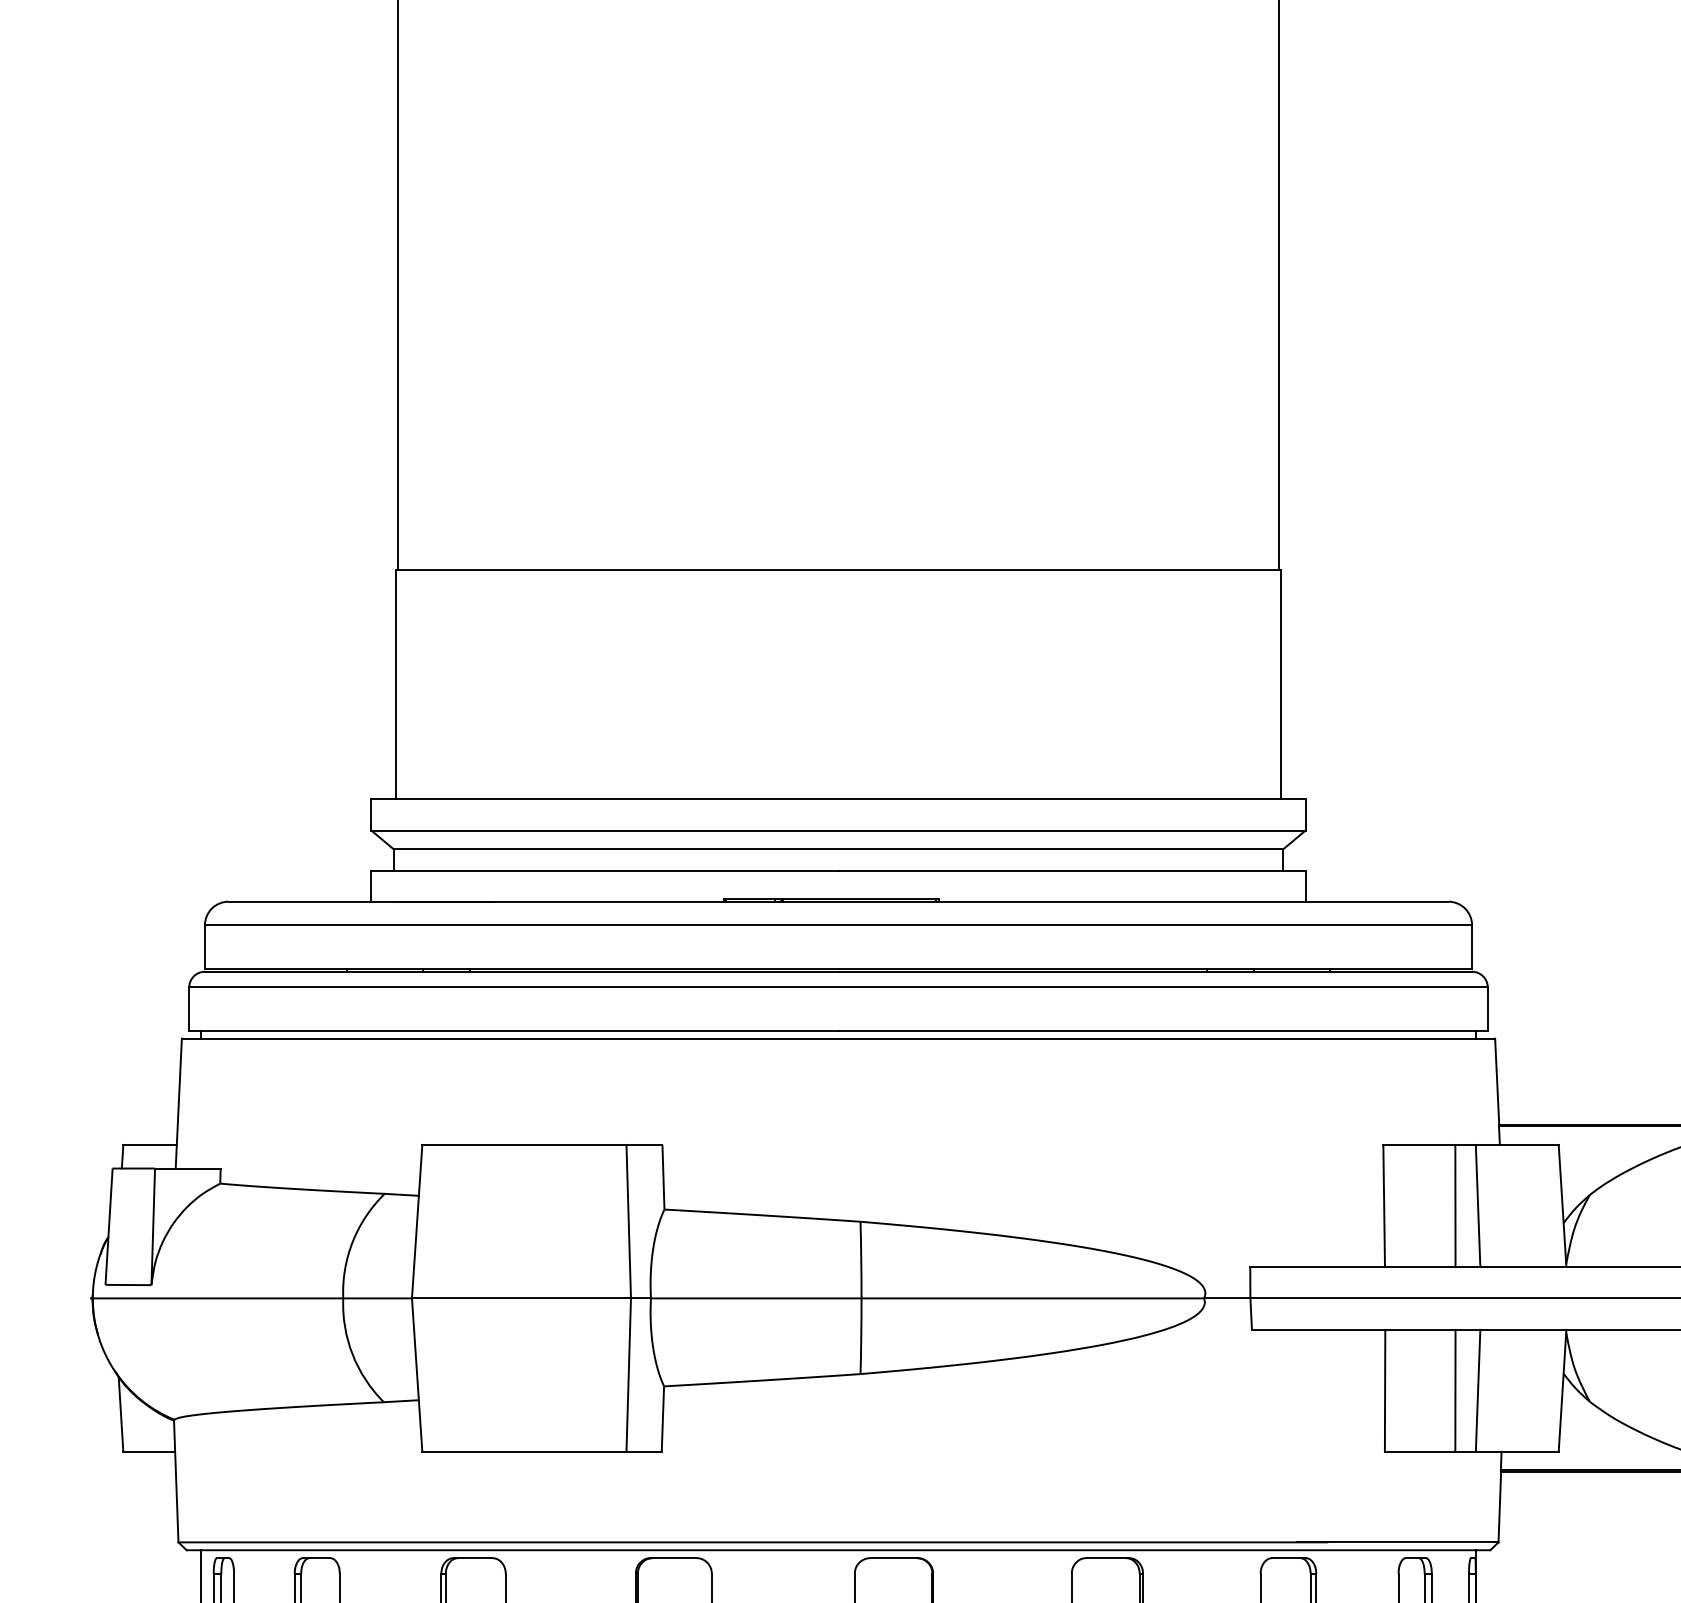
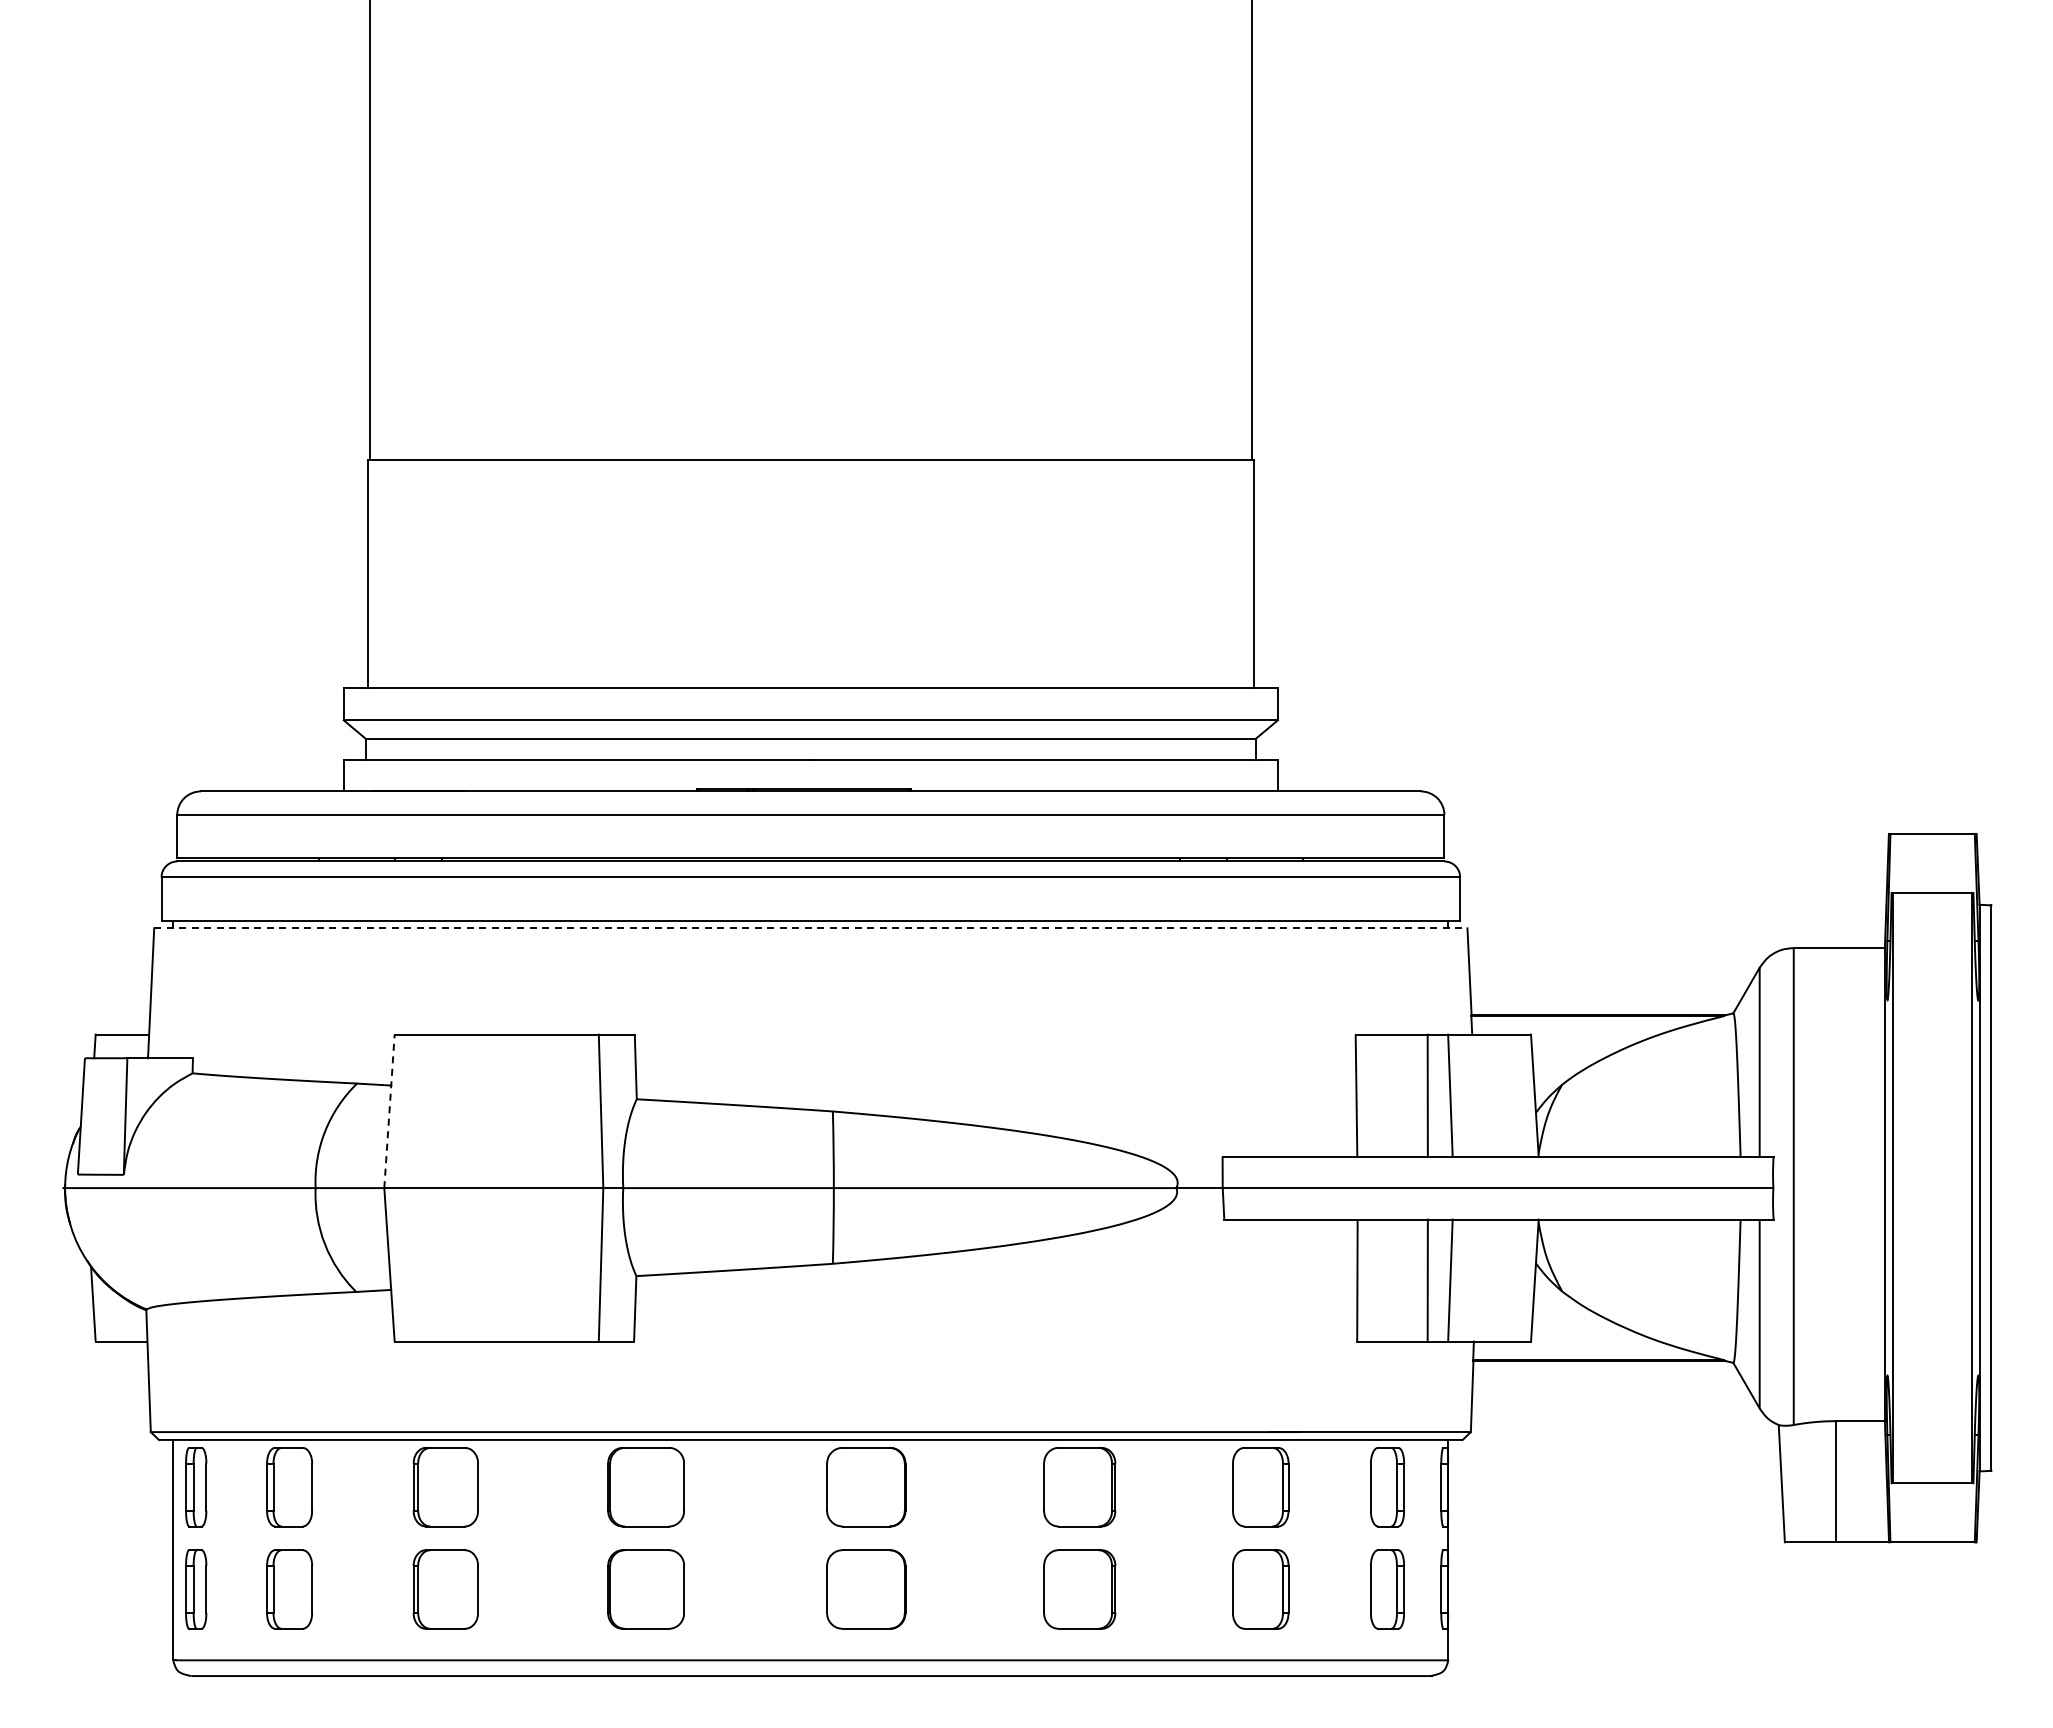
line: (838, 1038) -> (810, 928), solid -> dashed
line: (417, 1221) -> (389, 1111), solid -> dashed

